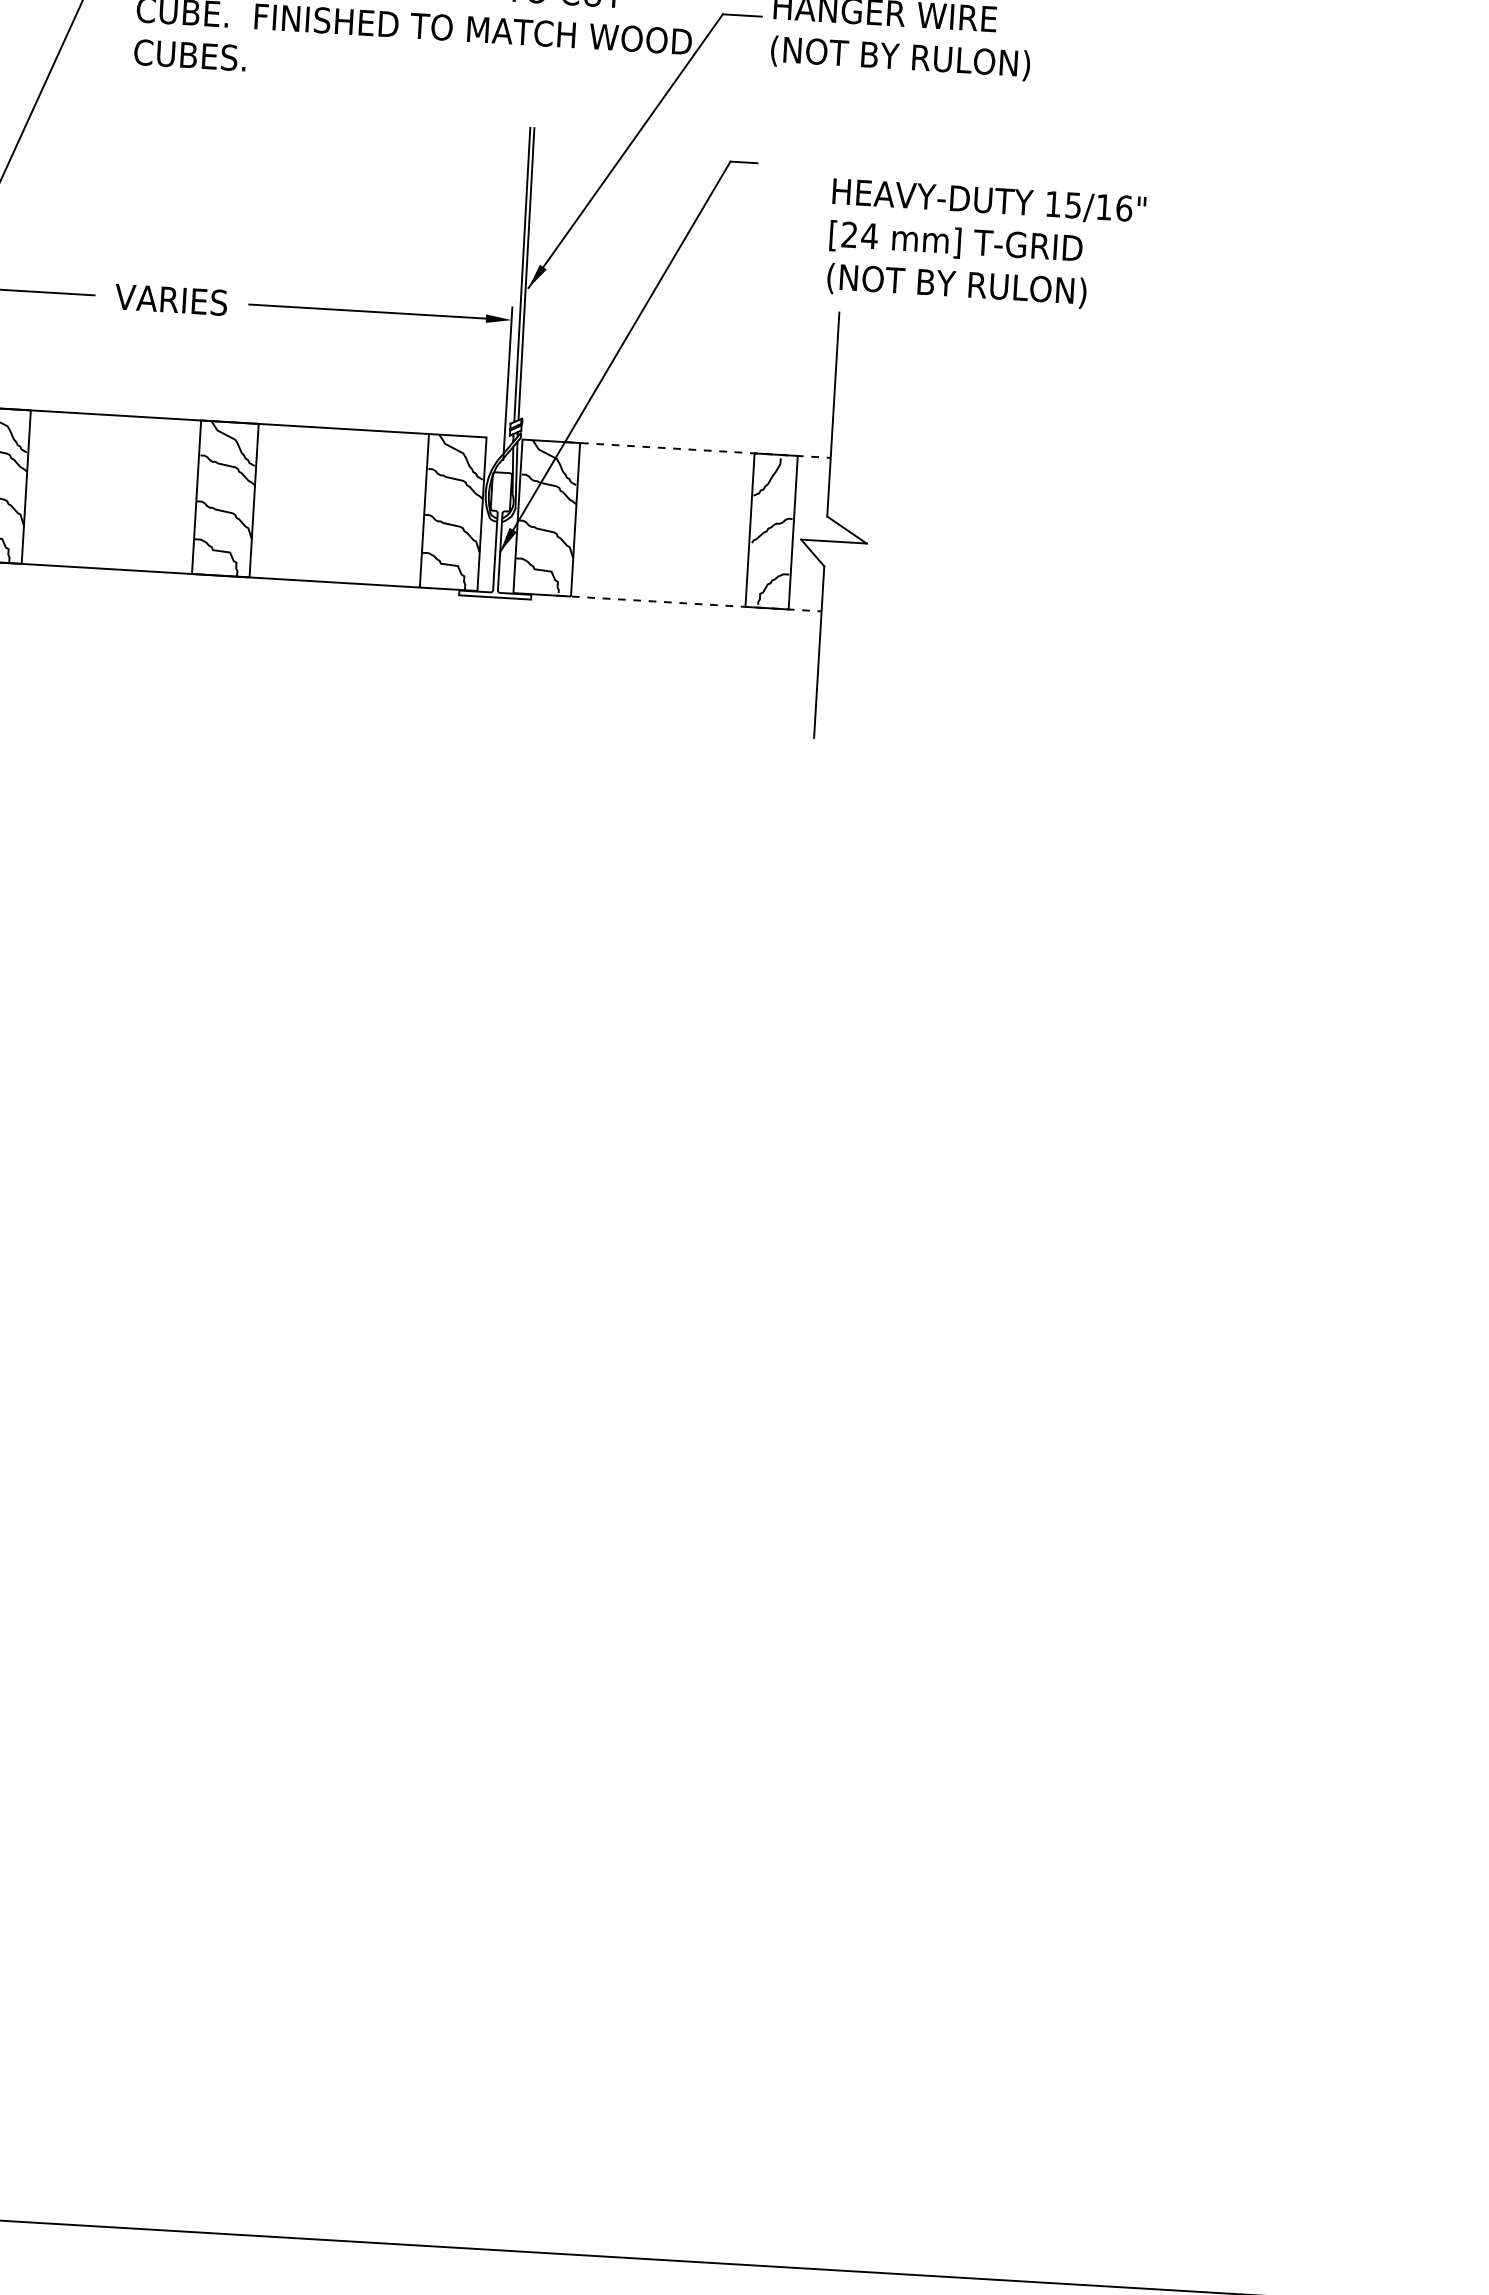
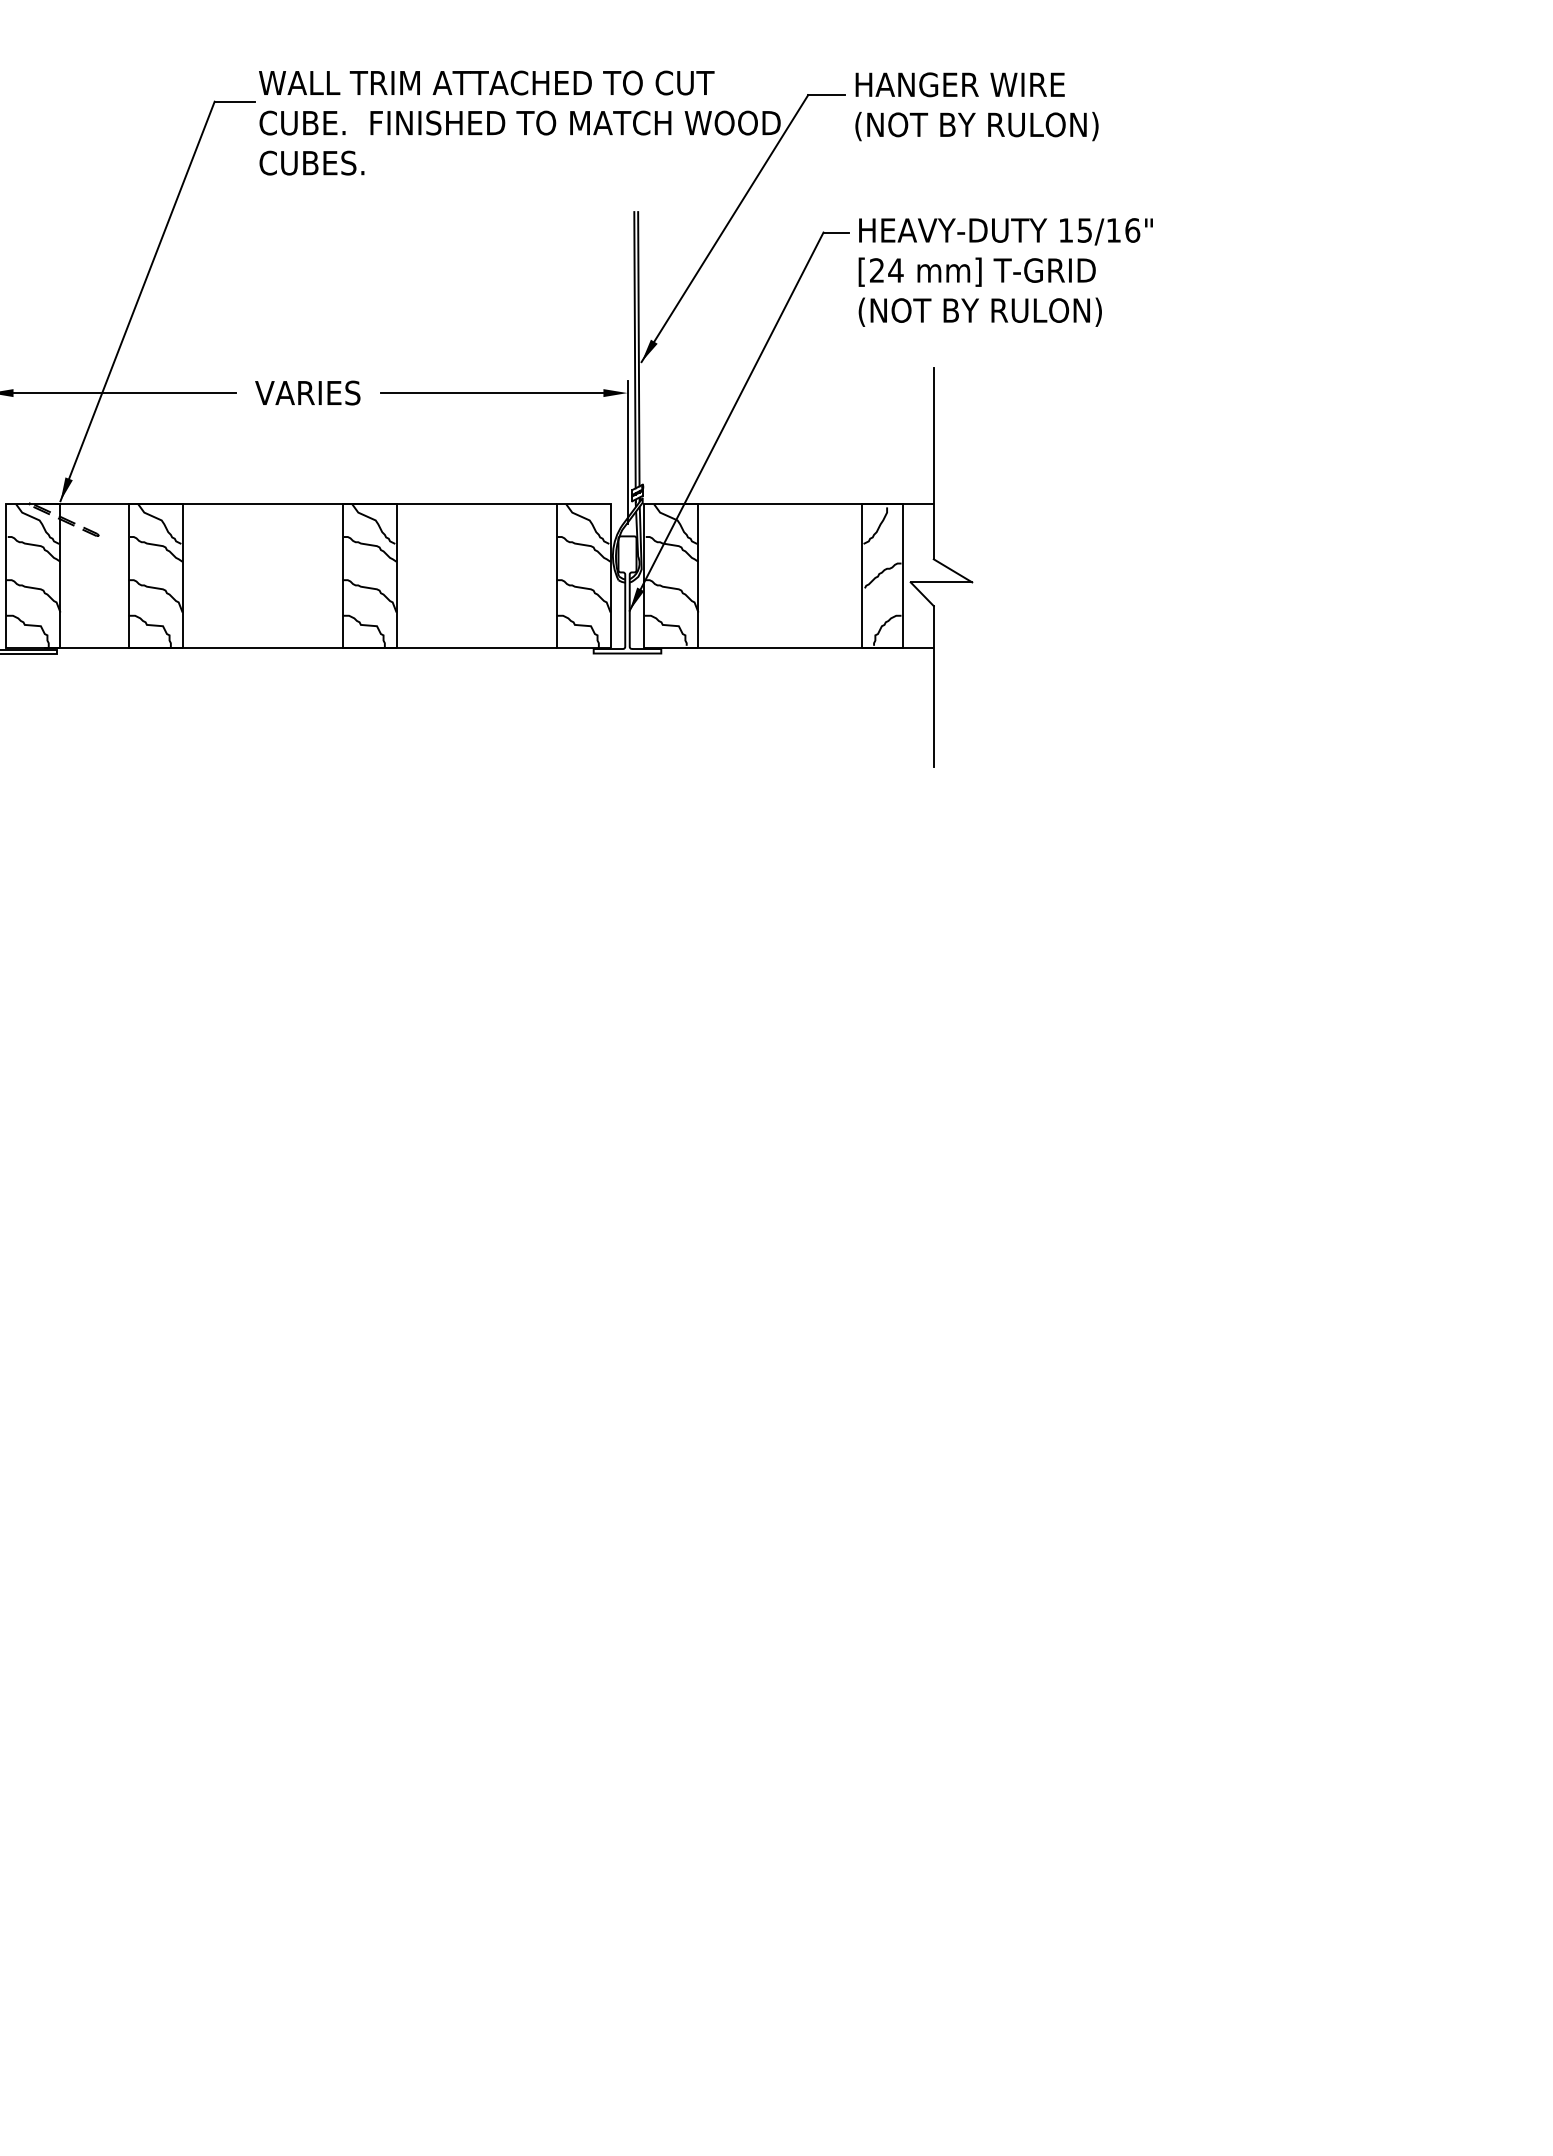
text: (986, 245) -> (1005, 272), moved
line: (698, 450) -> (809, 504), dashed -> solid
line: (689, 603) -> (809, 648), dashed -> solid

